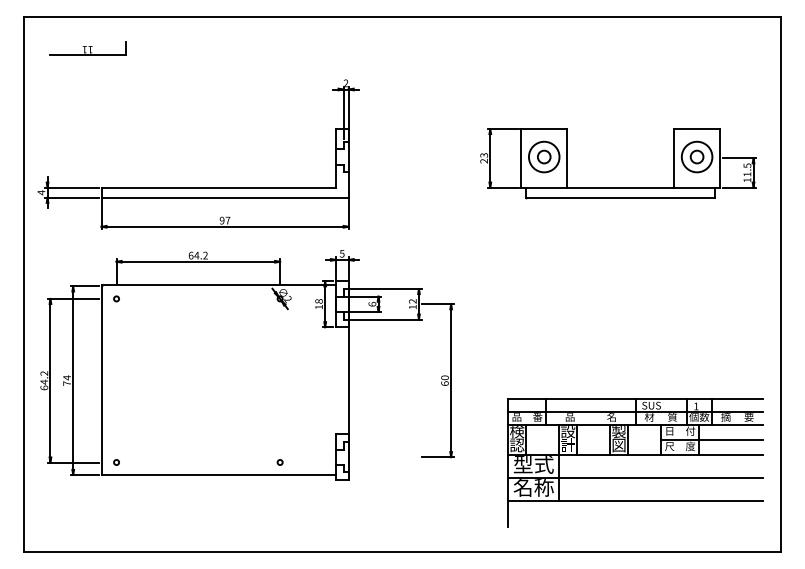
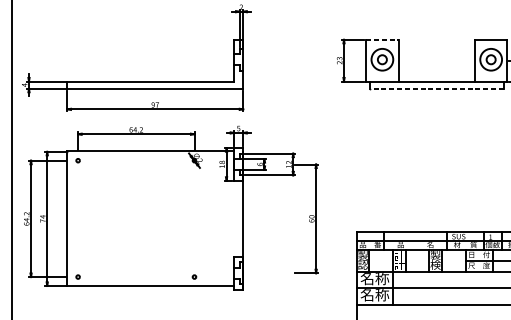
line: (544, 129) -> (382, 40), solid -> dashed
line: (620, 197) -> (436, 88), solid -> dashed
text: (517, 432) -> (363, 255), 検 -> 製
text: (568, 432) -> (399, 255), 設 -> 計
text: (618, 445) -> (435, 264), 図 -> 検
text: (533, 464) -> (374, 278), 型式 -> 名称

